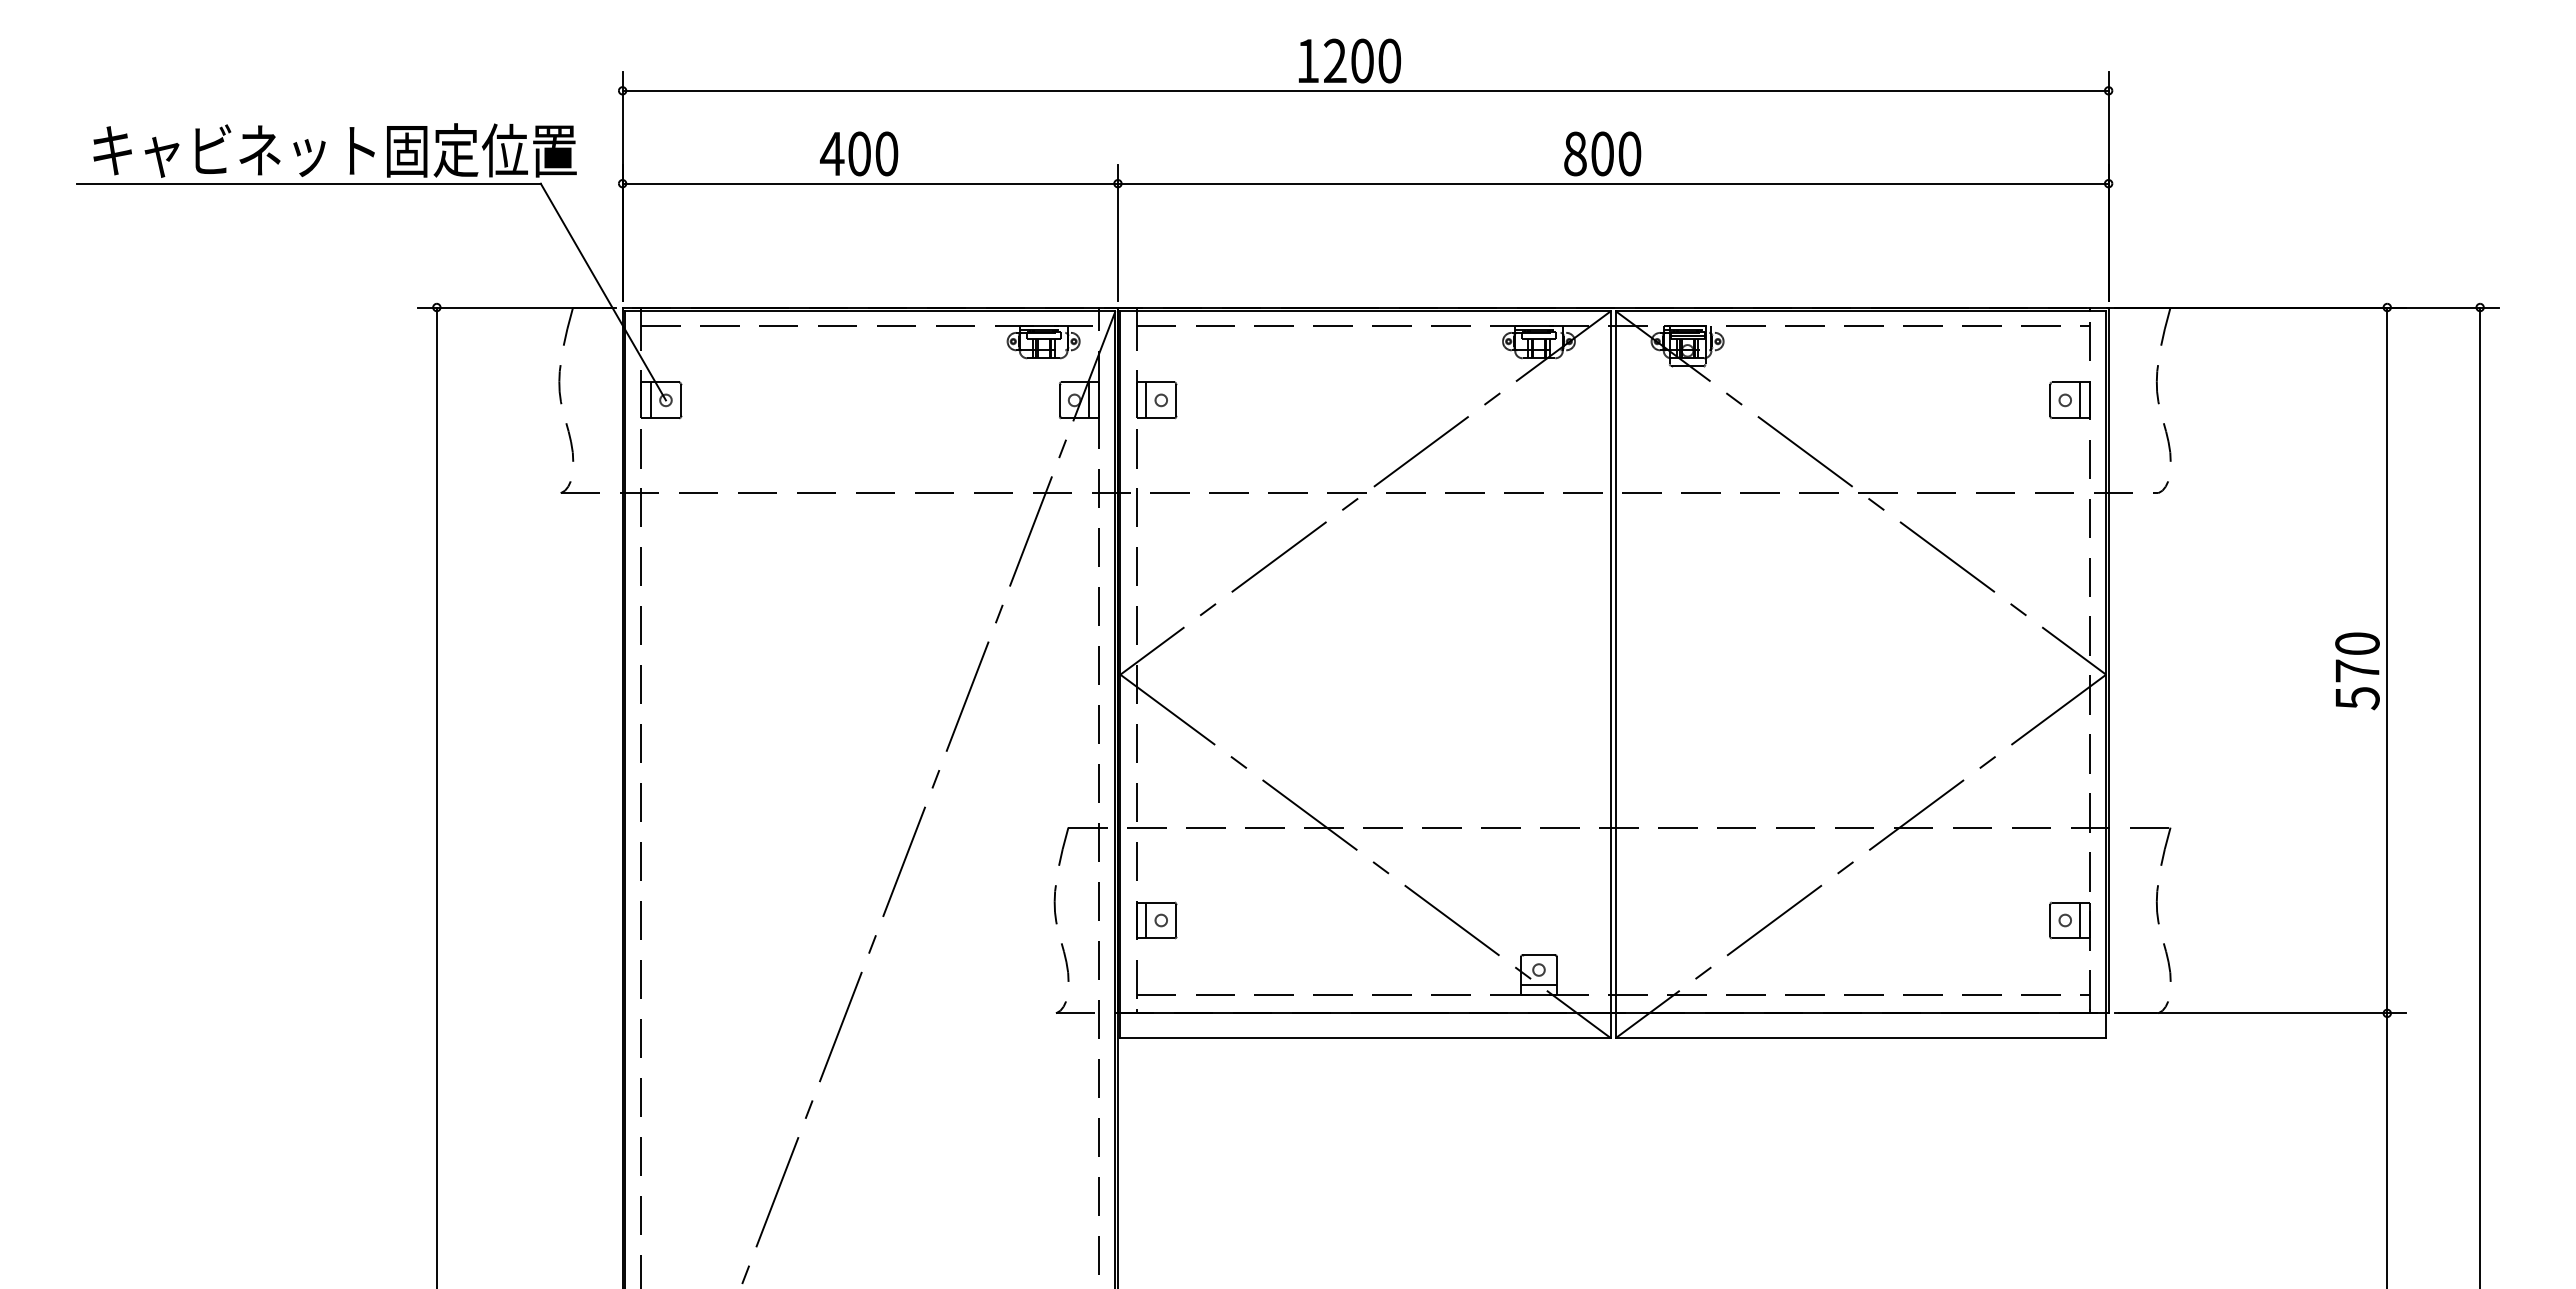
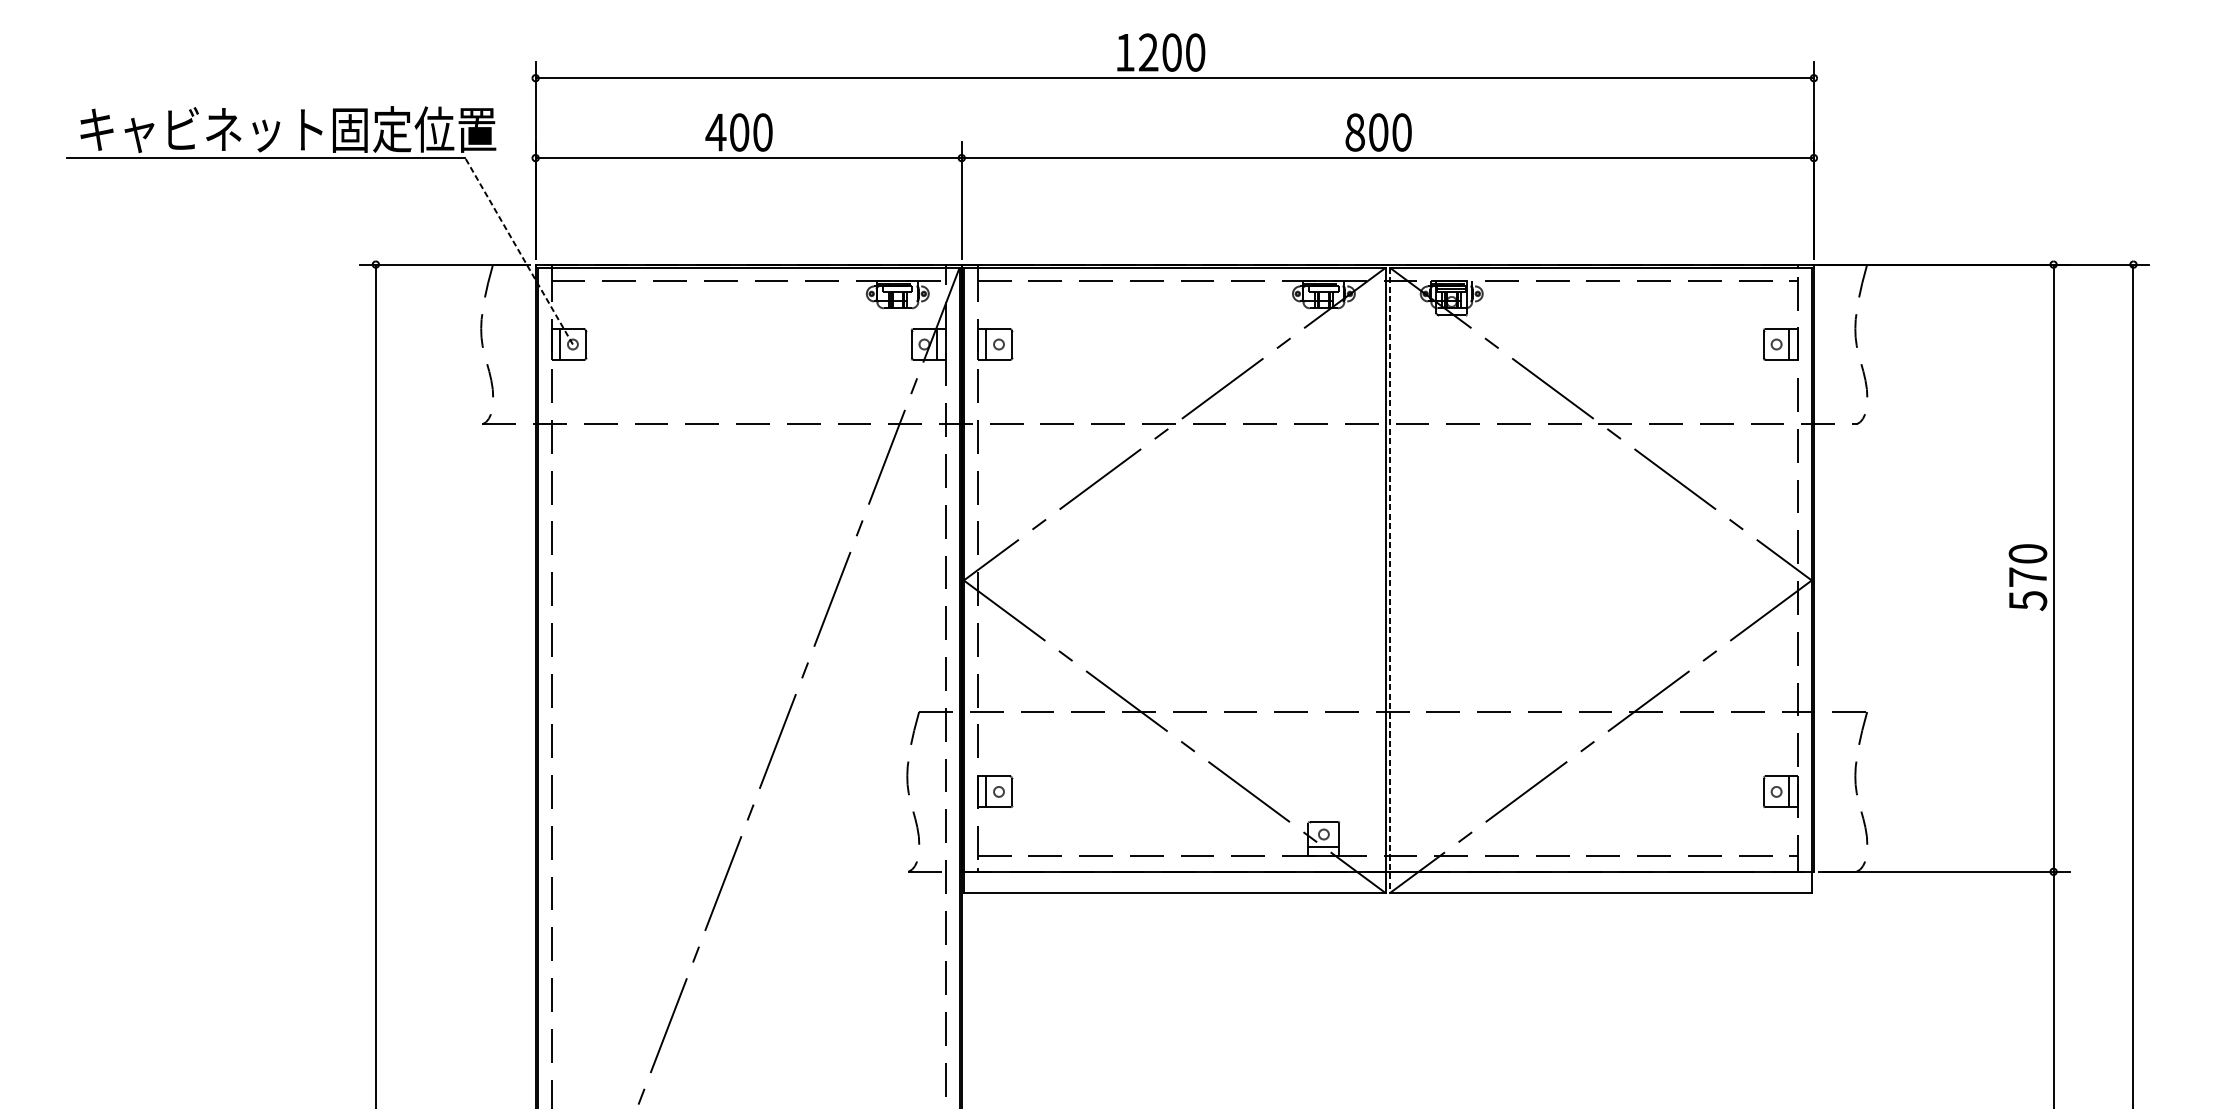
line: (603, 291) -> (519, 250), solid -> dashed
line: (1615, 675) -> (1389, 581), solid -> dashed

